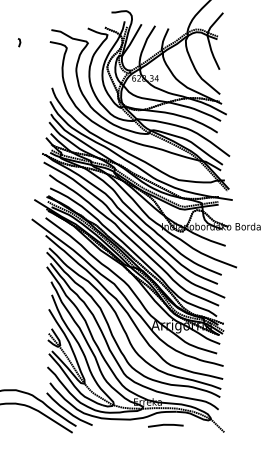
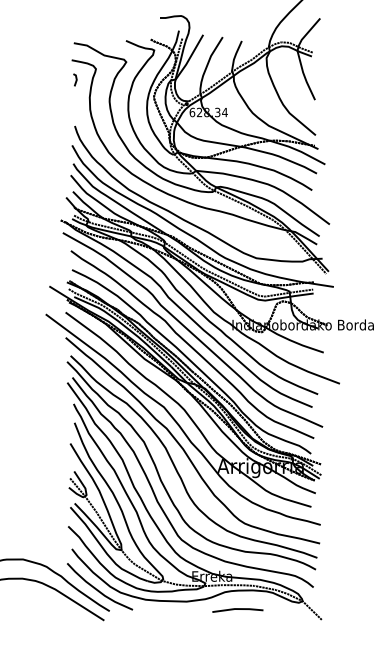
line: (19, 42) -> (75, 79), moved

